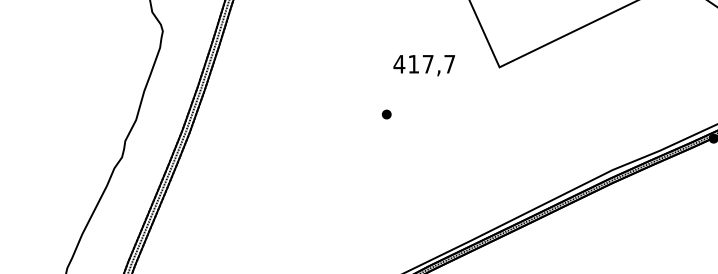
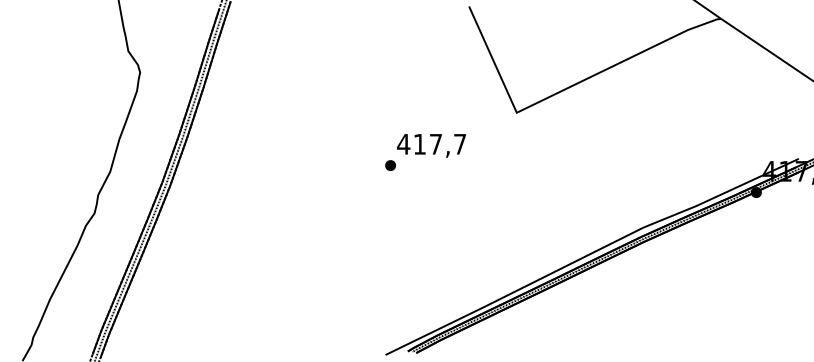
text: (424, 65) -> (431, 145), moved

